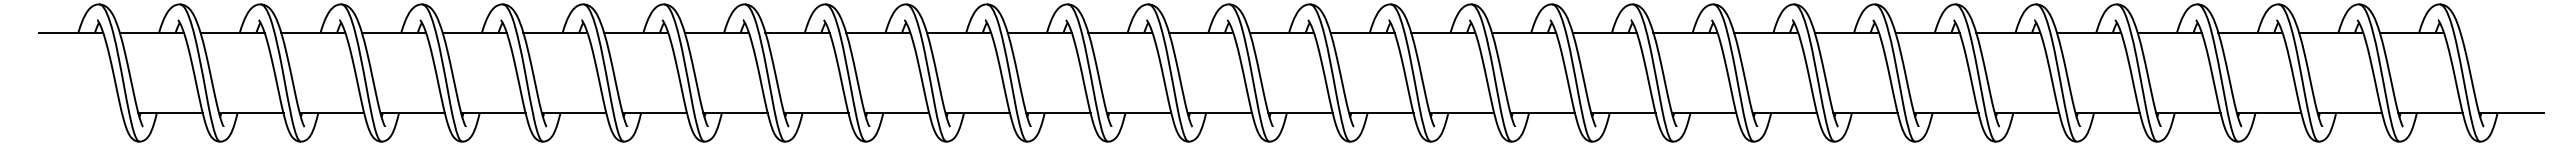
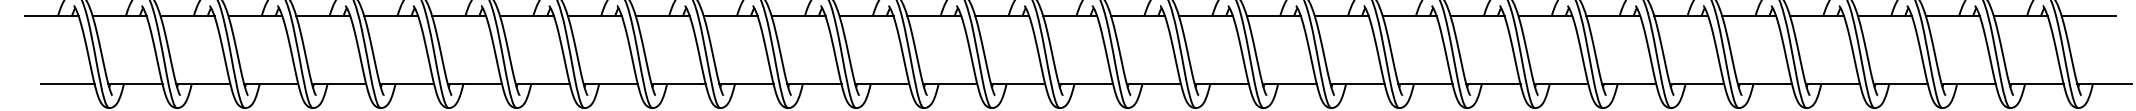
line: (2492, 32) -> (2088, 16), added
line: (89, 113) -> (67, 84), added

